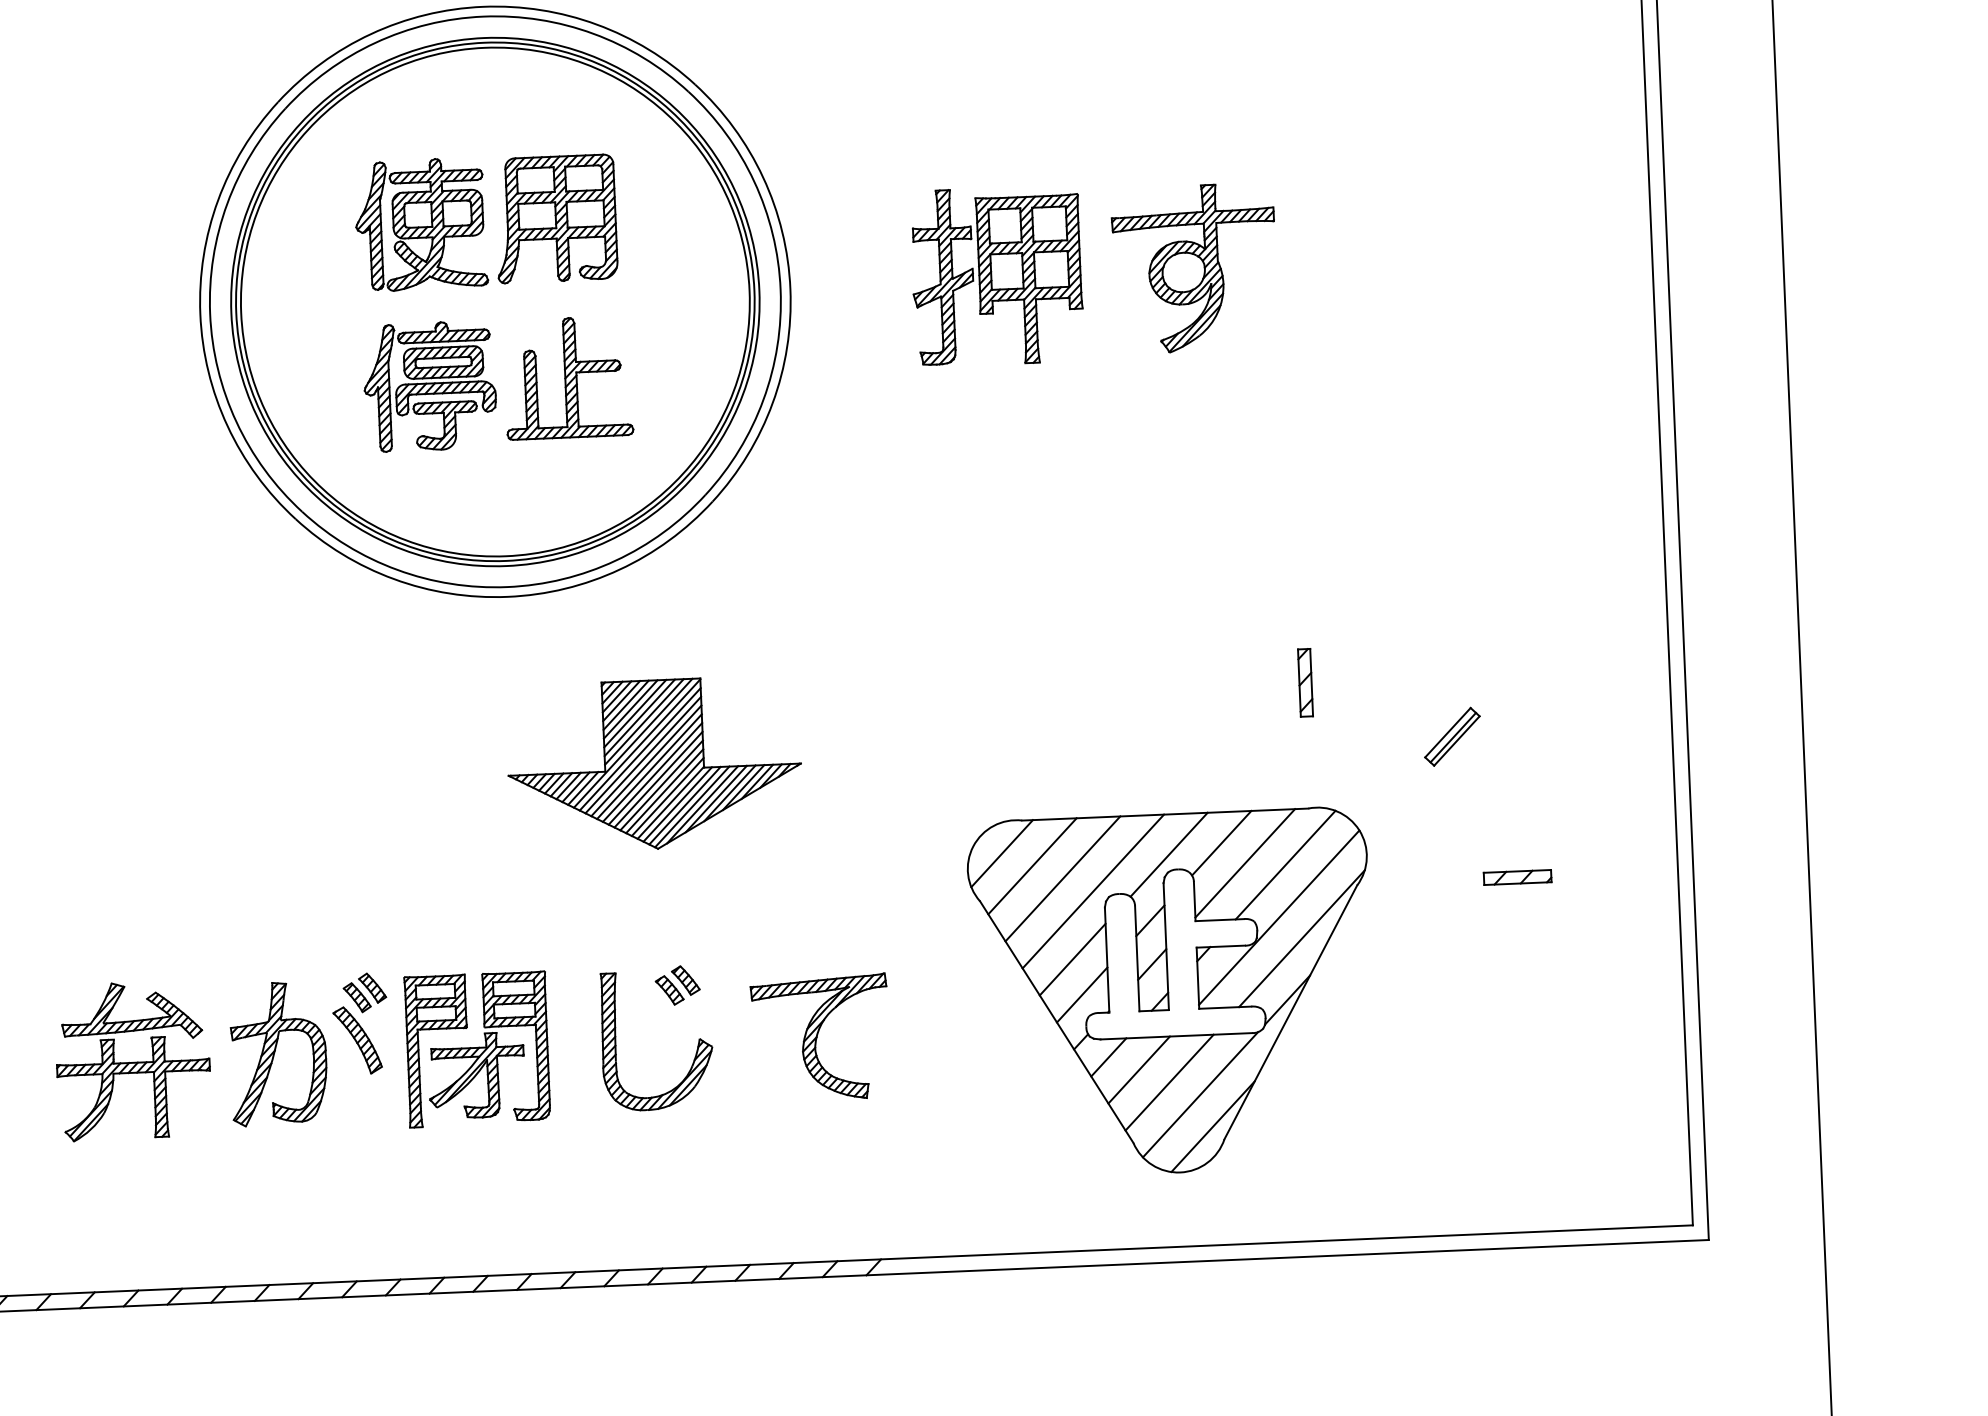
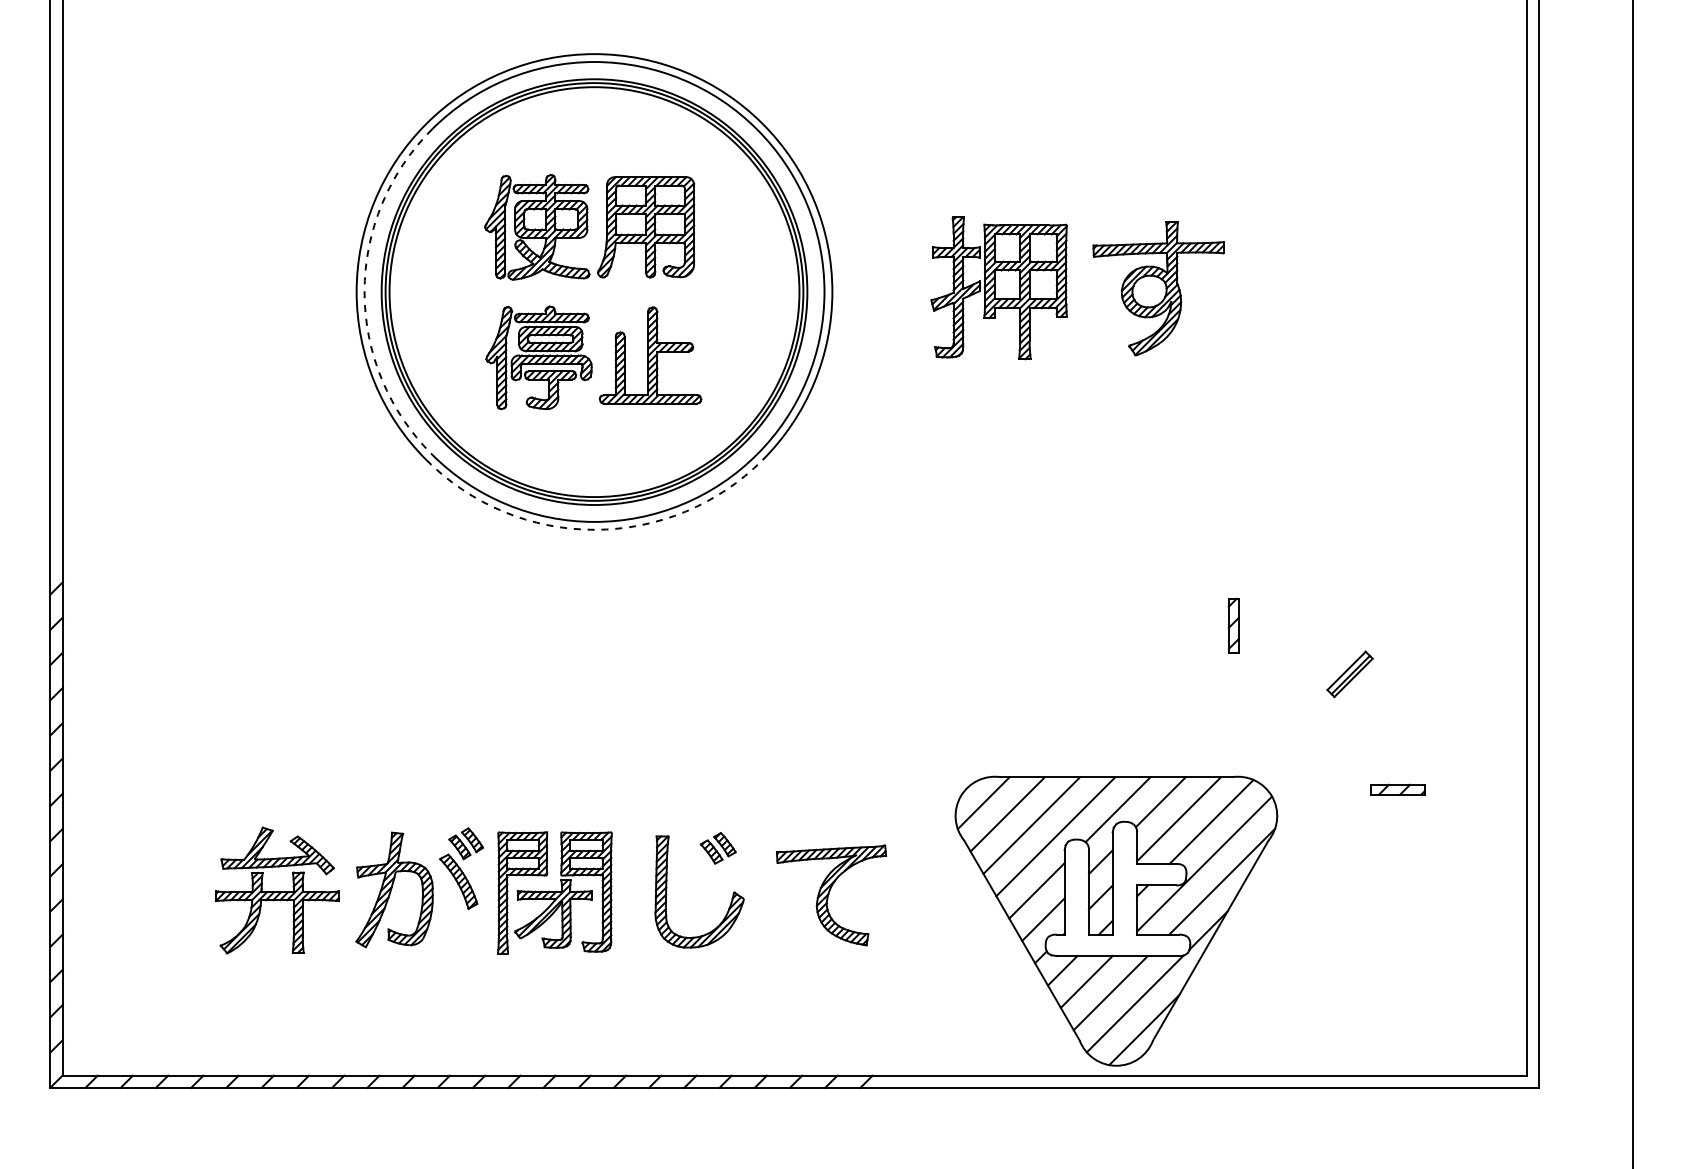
arc: (210, 313) -> (364, 291), solid -> dashed
arc: (507, 596) -> (594, 529), solid -> dashed
part: (653, 764) -> (706, 669), removed
part: (1172, 992) -> (1116, 920), moved

